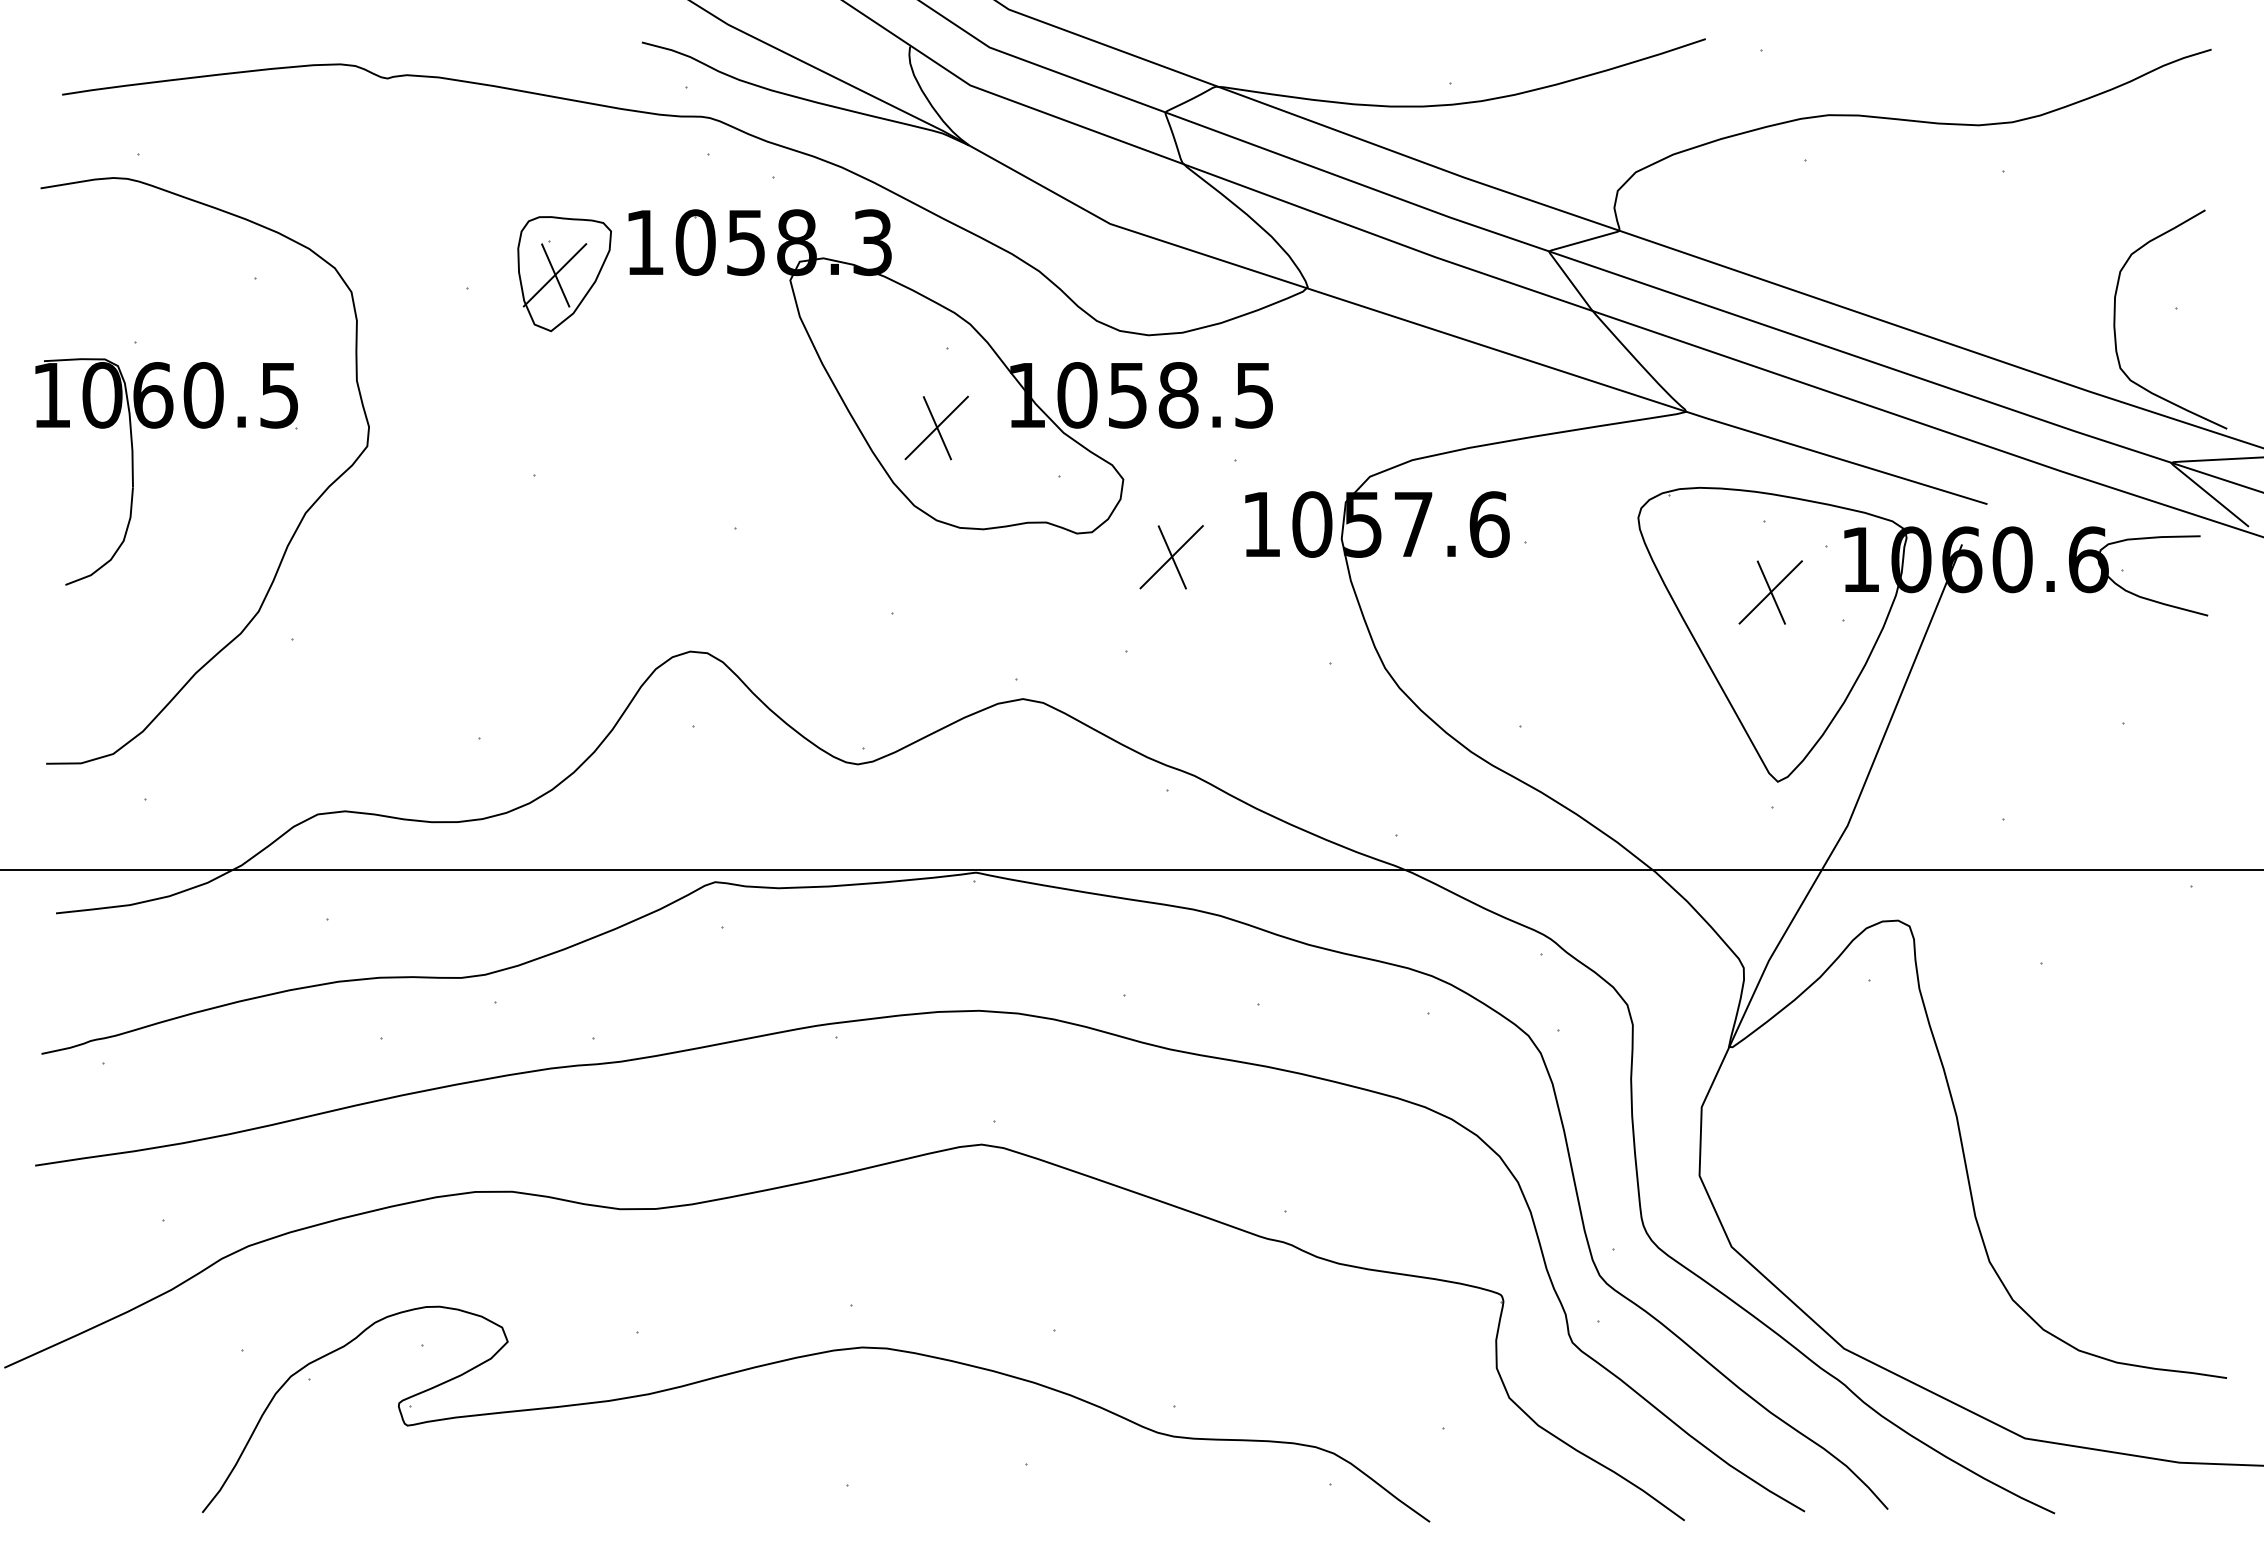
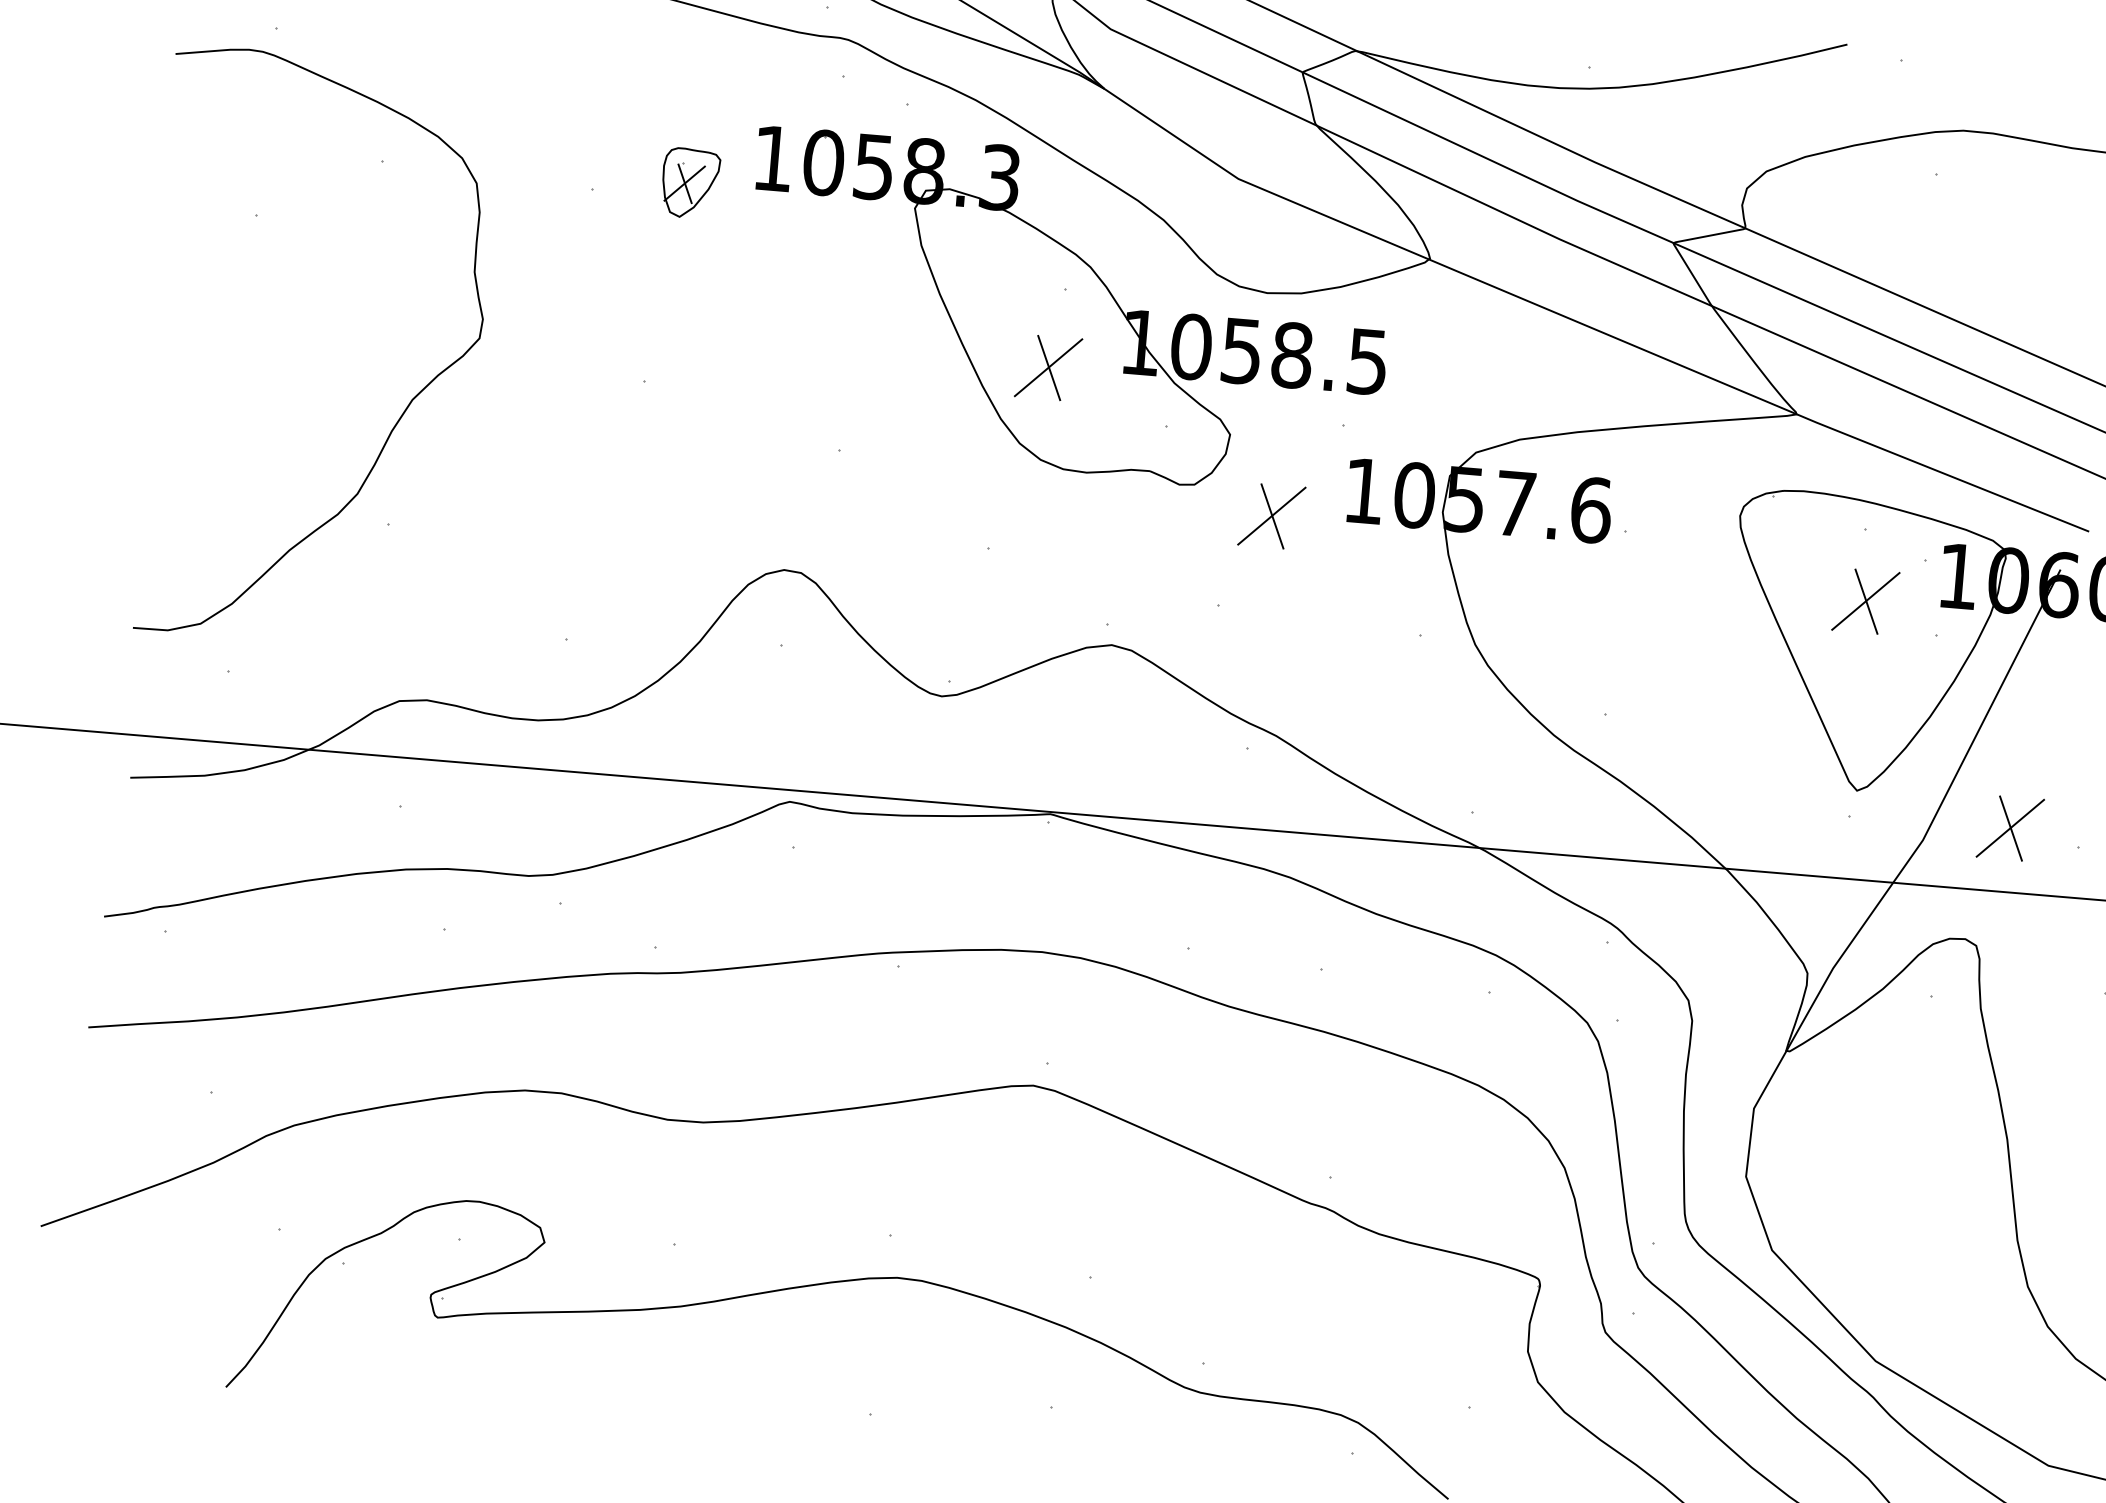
part: (564, 274) -> (690, 183), size x0.6
part: (133, 471) -> (244, 343), removed
part: (1933, 806) -> (2010, 828), added

